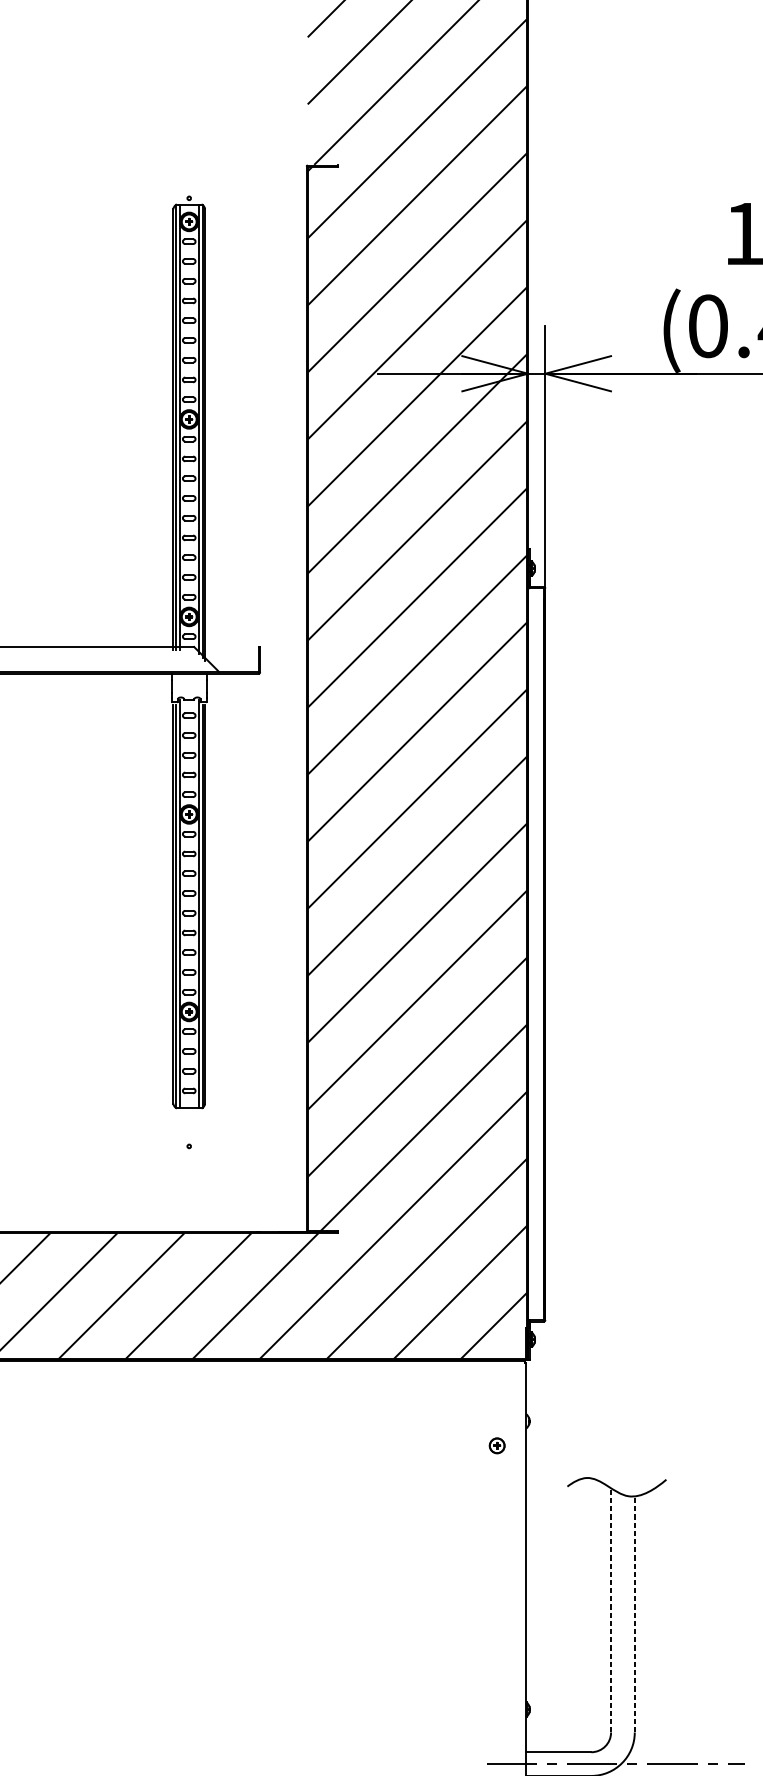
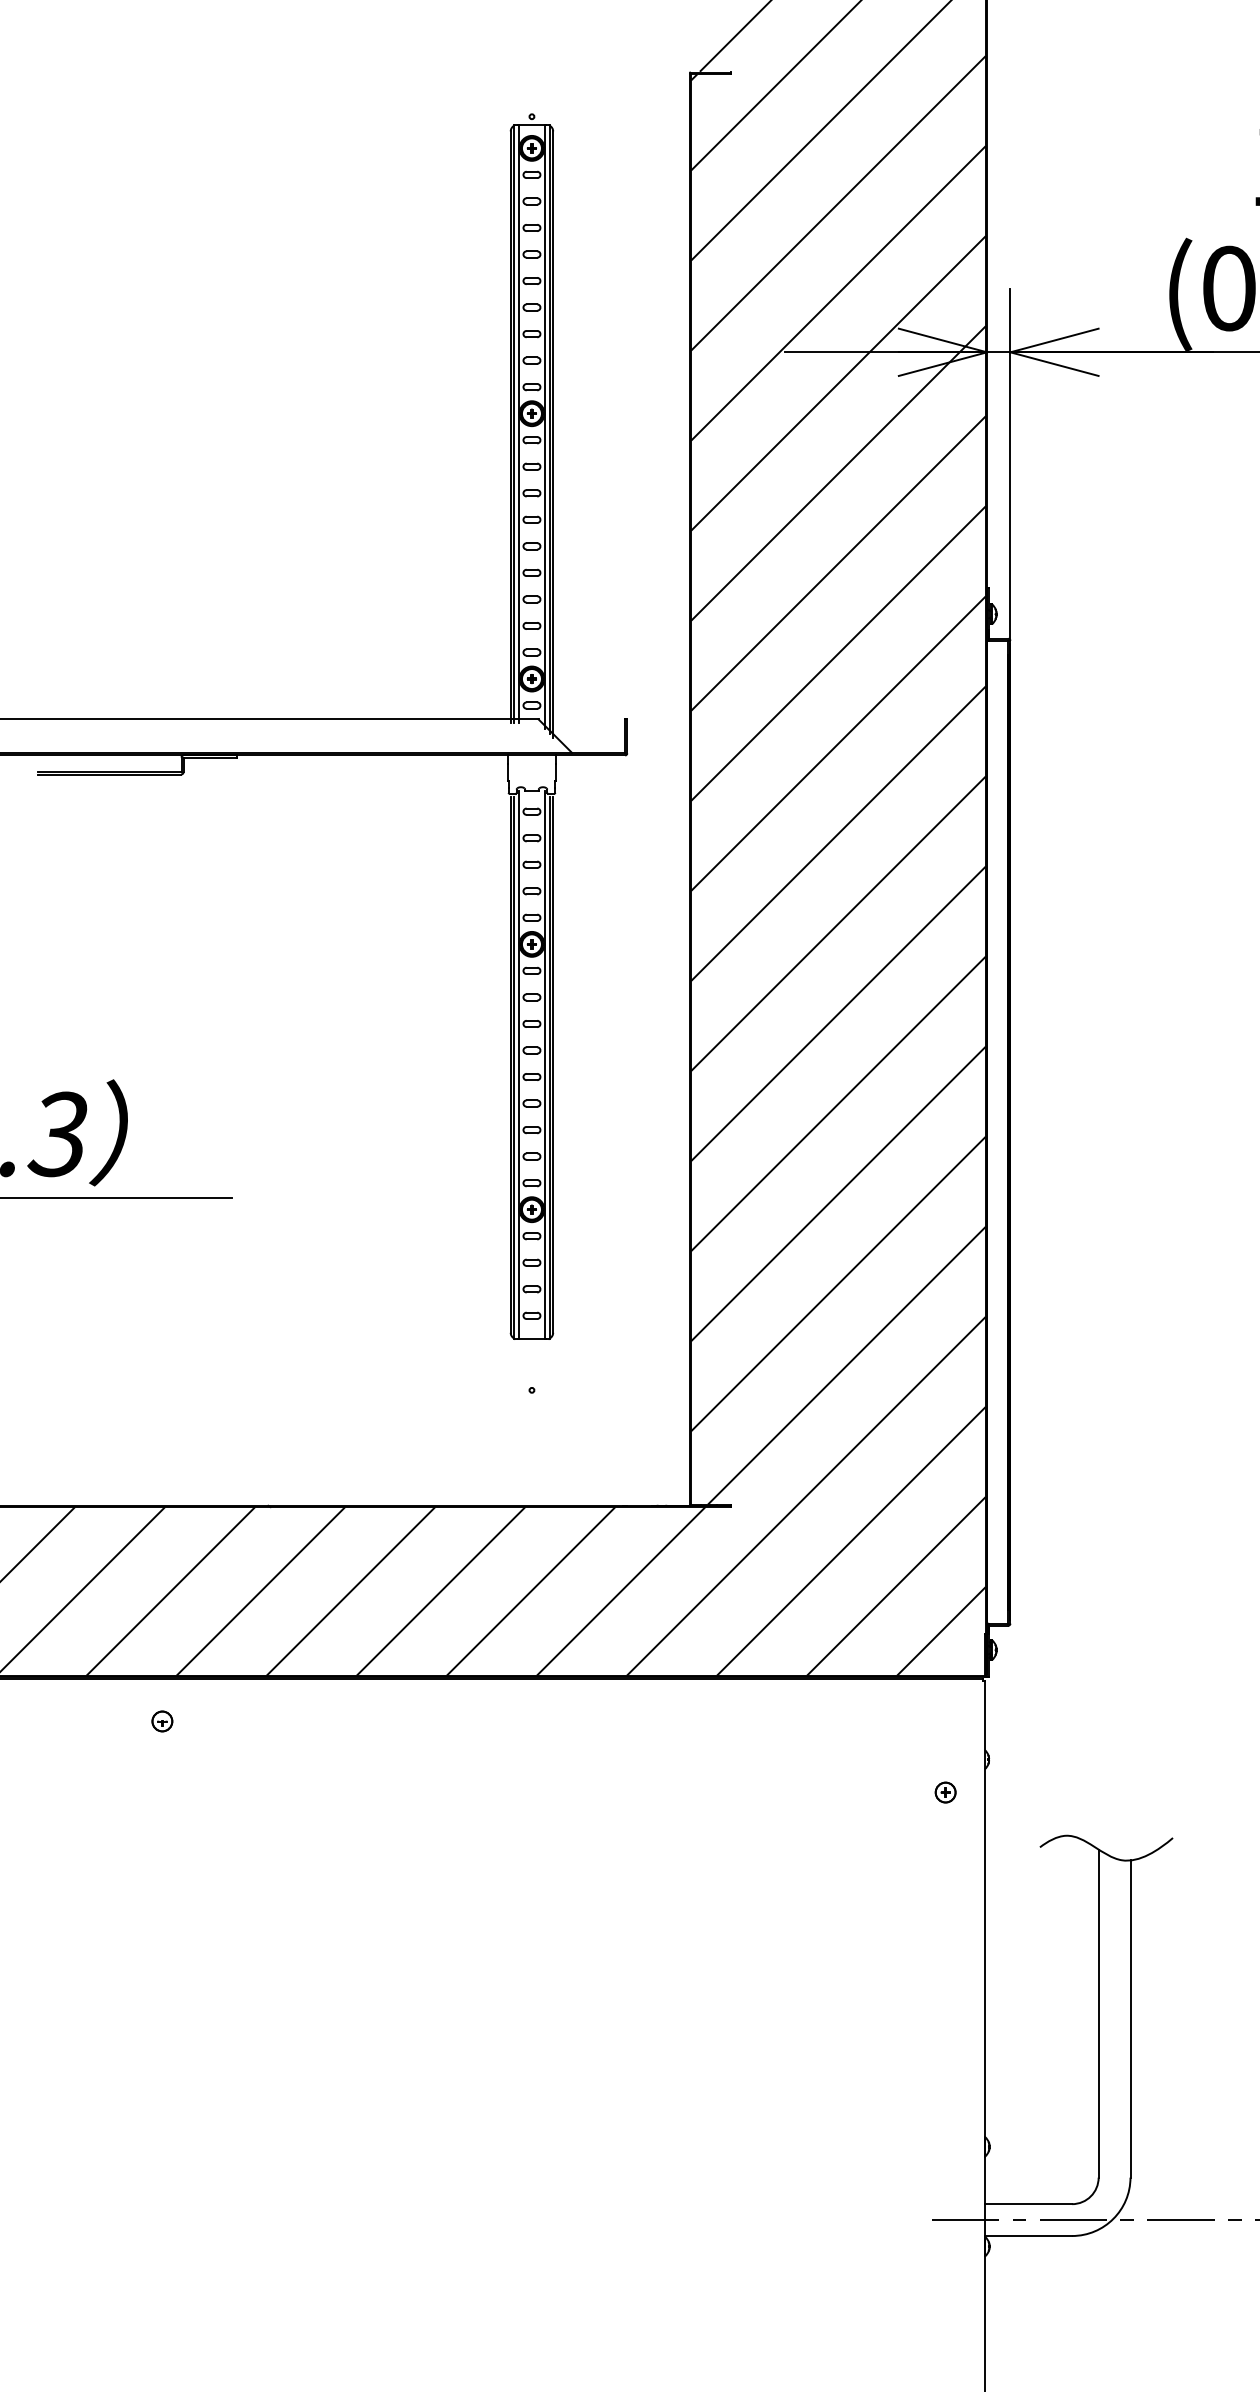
line: (610, 1610) -> (1098, 2013), dashed -> solid
line: (634, 1614) -> (1130, 2019), dashed -> solid

